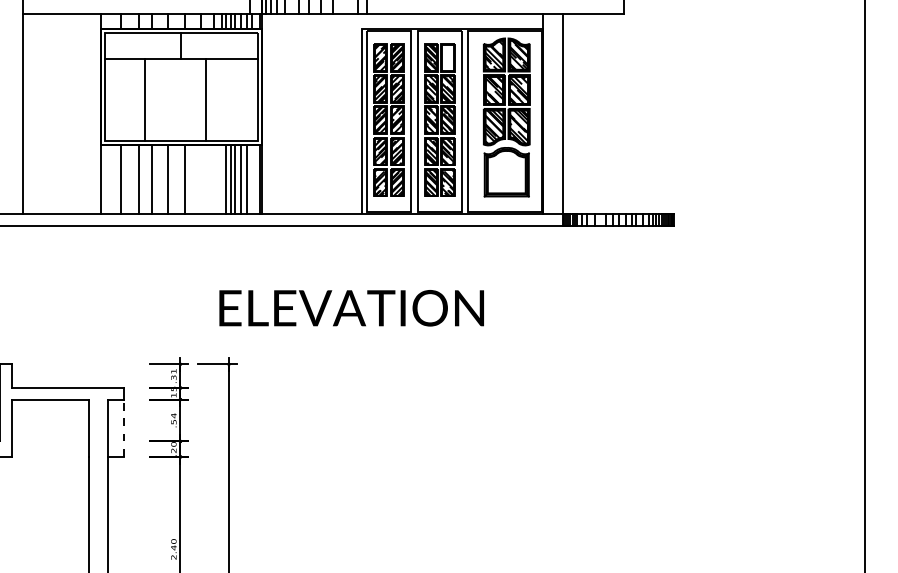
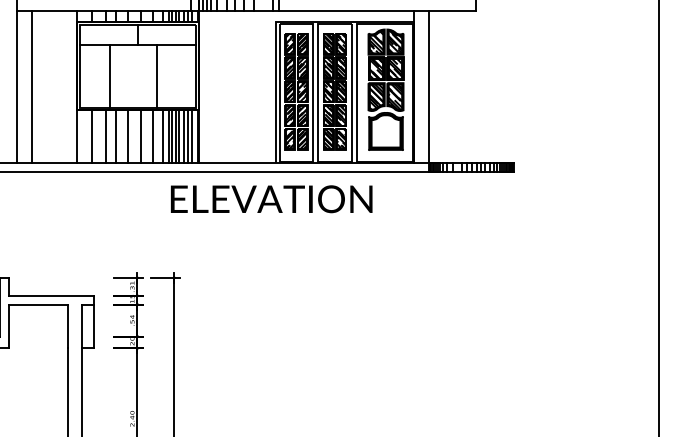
hatch: (447, 57) -> (340, 44), added
line: (41, 113) -> (31, 86), added
line: (201, 179) -> (153, 136), added
line: (214, 179) -> (163, 136), added
line: (221, 179) -> (168, 136), added
line: (252, 179) -> (192, 136), added
text: (351, 308) -> (271, 199), moved
line: (123, 428) -> (94, 326), dashed -> solid

